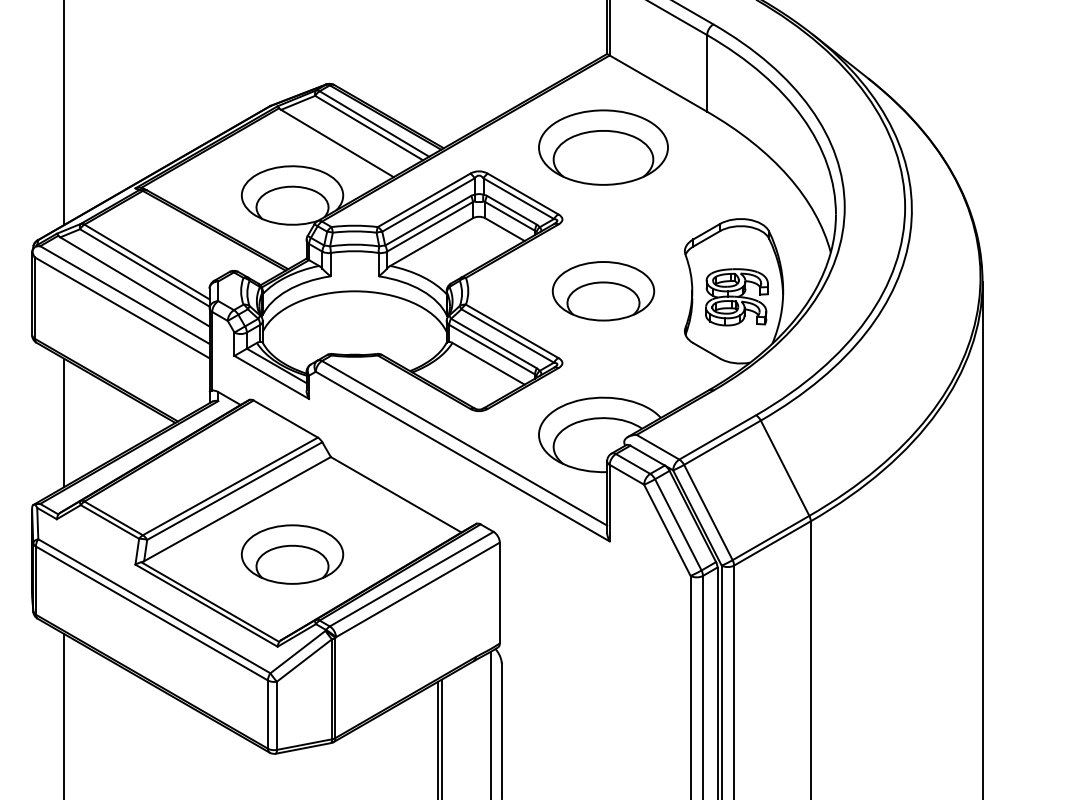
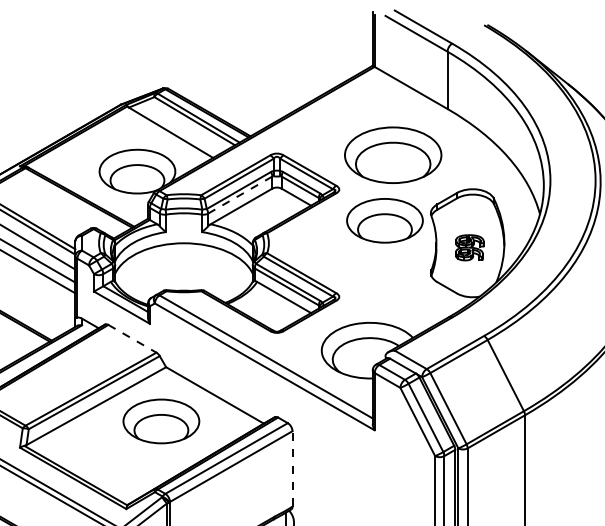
part: (603, 147) -> (393, 155), moved
line: (429, 226) -> (239, 194), solid -> dashed
part: (603, 291) -> (384, 220), moved
part: (736, 297) -> (469, 247), size x0.6
line: (286, 419) -> (132, 339), solid -> dashed
part: (292, 554) -> (161, 421), moved
line: (499, 592) -> (292, 468), solid -> dashed

